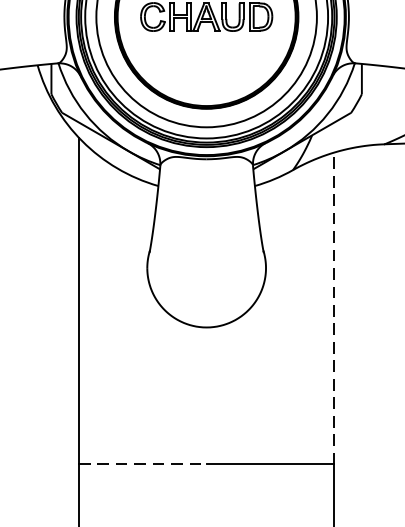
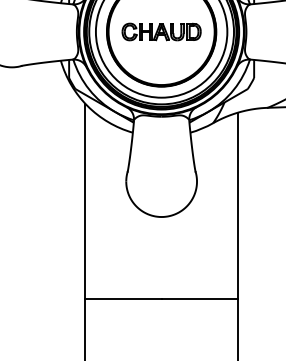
line: (333, 308) -> (237, 205), dashed -> solid
line: (144, 464) -> (124, 298), dashed -> solid

